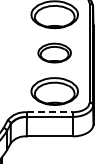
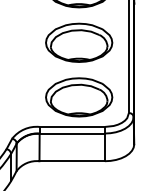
part: (54, 52) -> (78, 41), size x1.43
line: (49, 112) -> (71, 127), dashed -> solid

